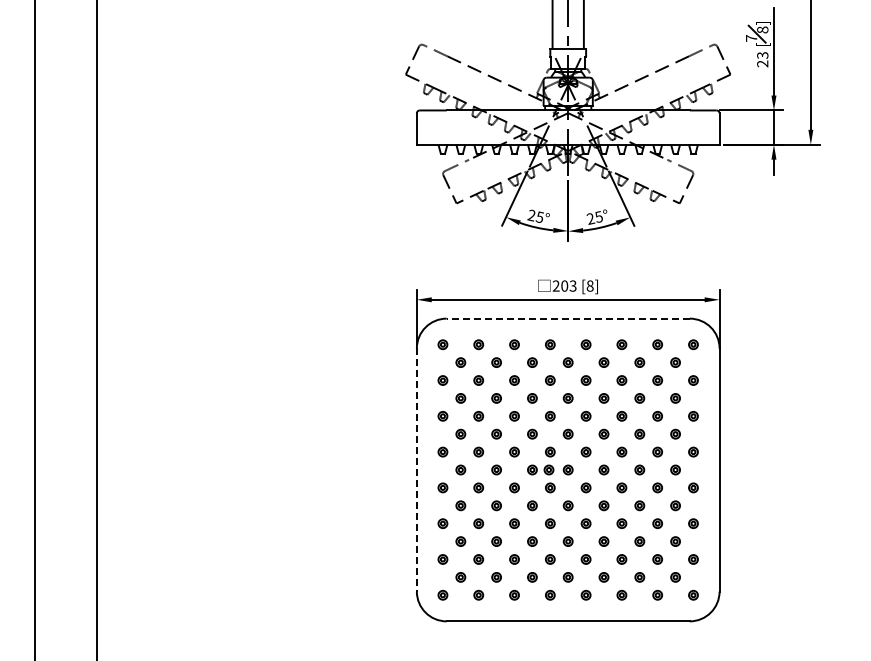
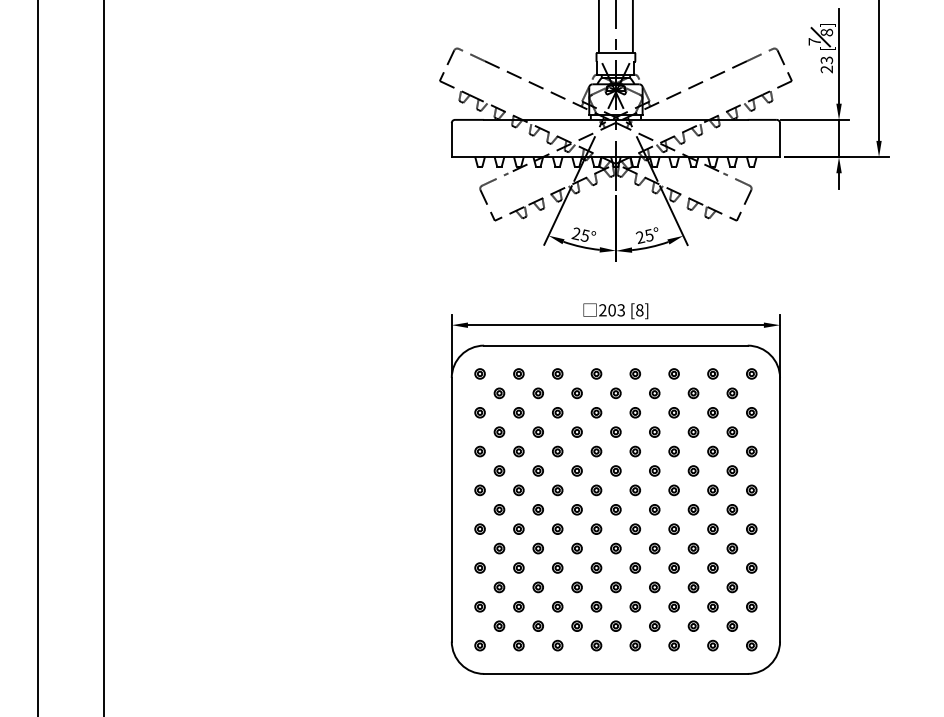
line: (568, 318) -> (616, 345), dashed -> solid
part: (548, 469) -> (594, 509), removed
line: (416, 470) -> (451, 510), dashed -> solid

